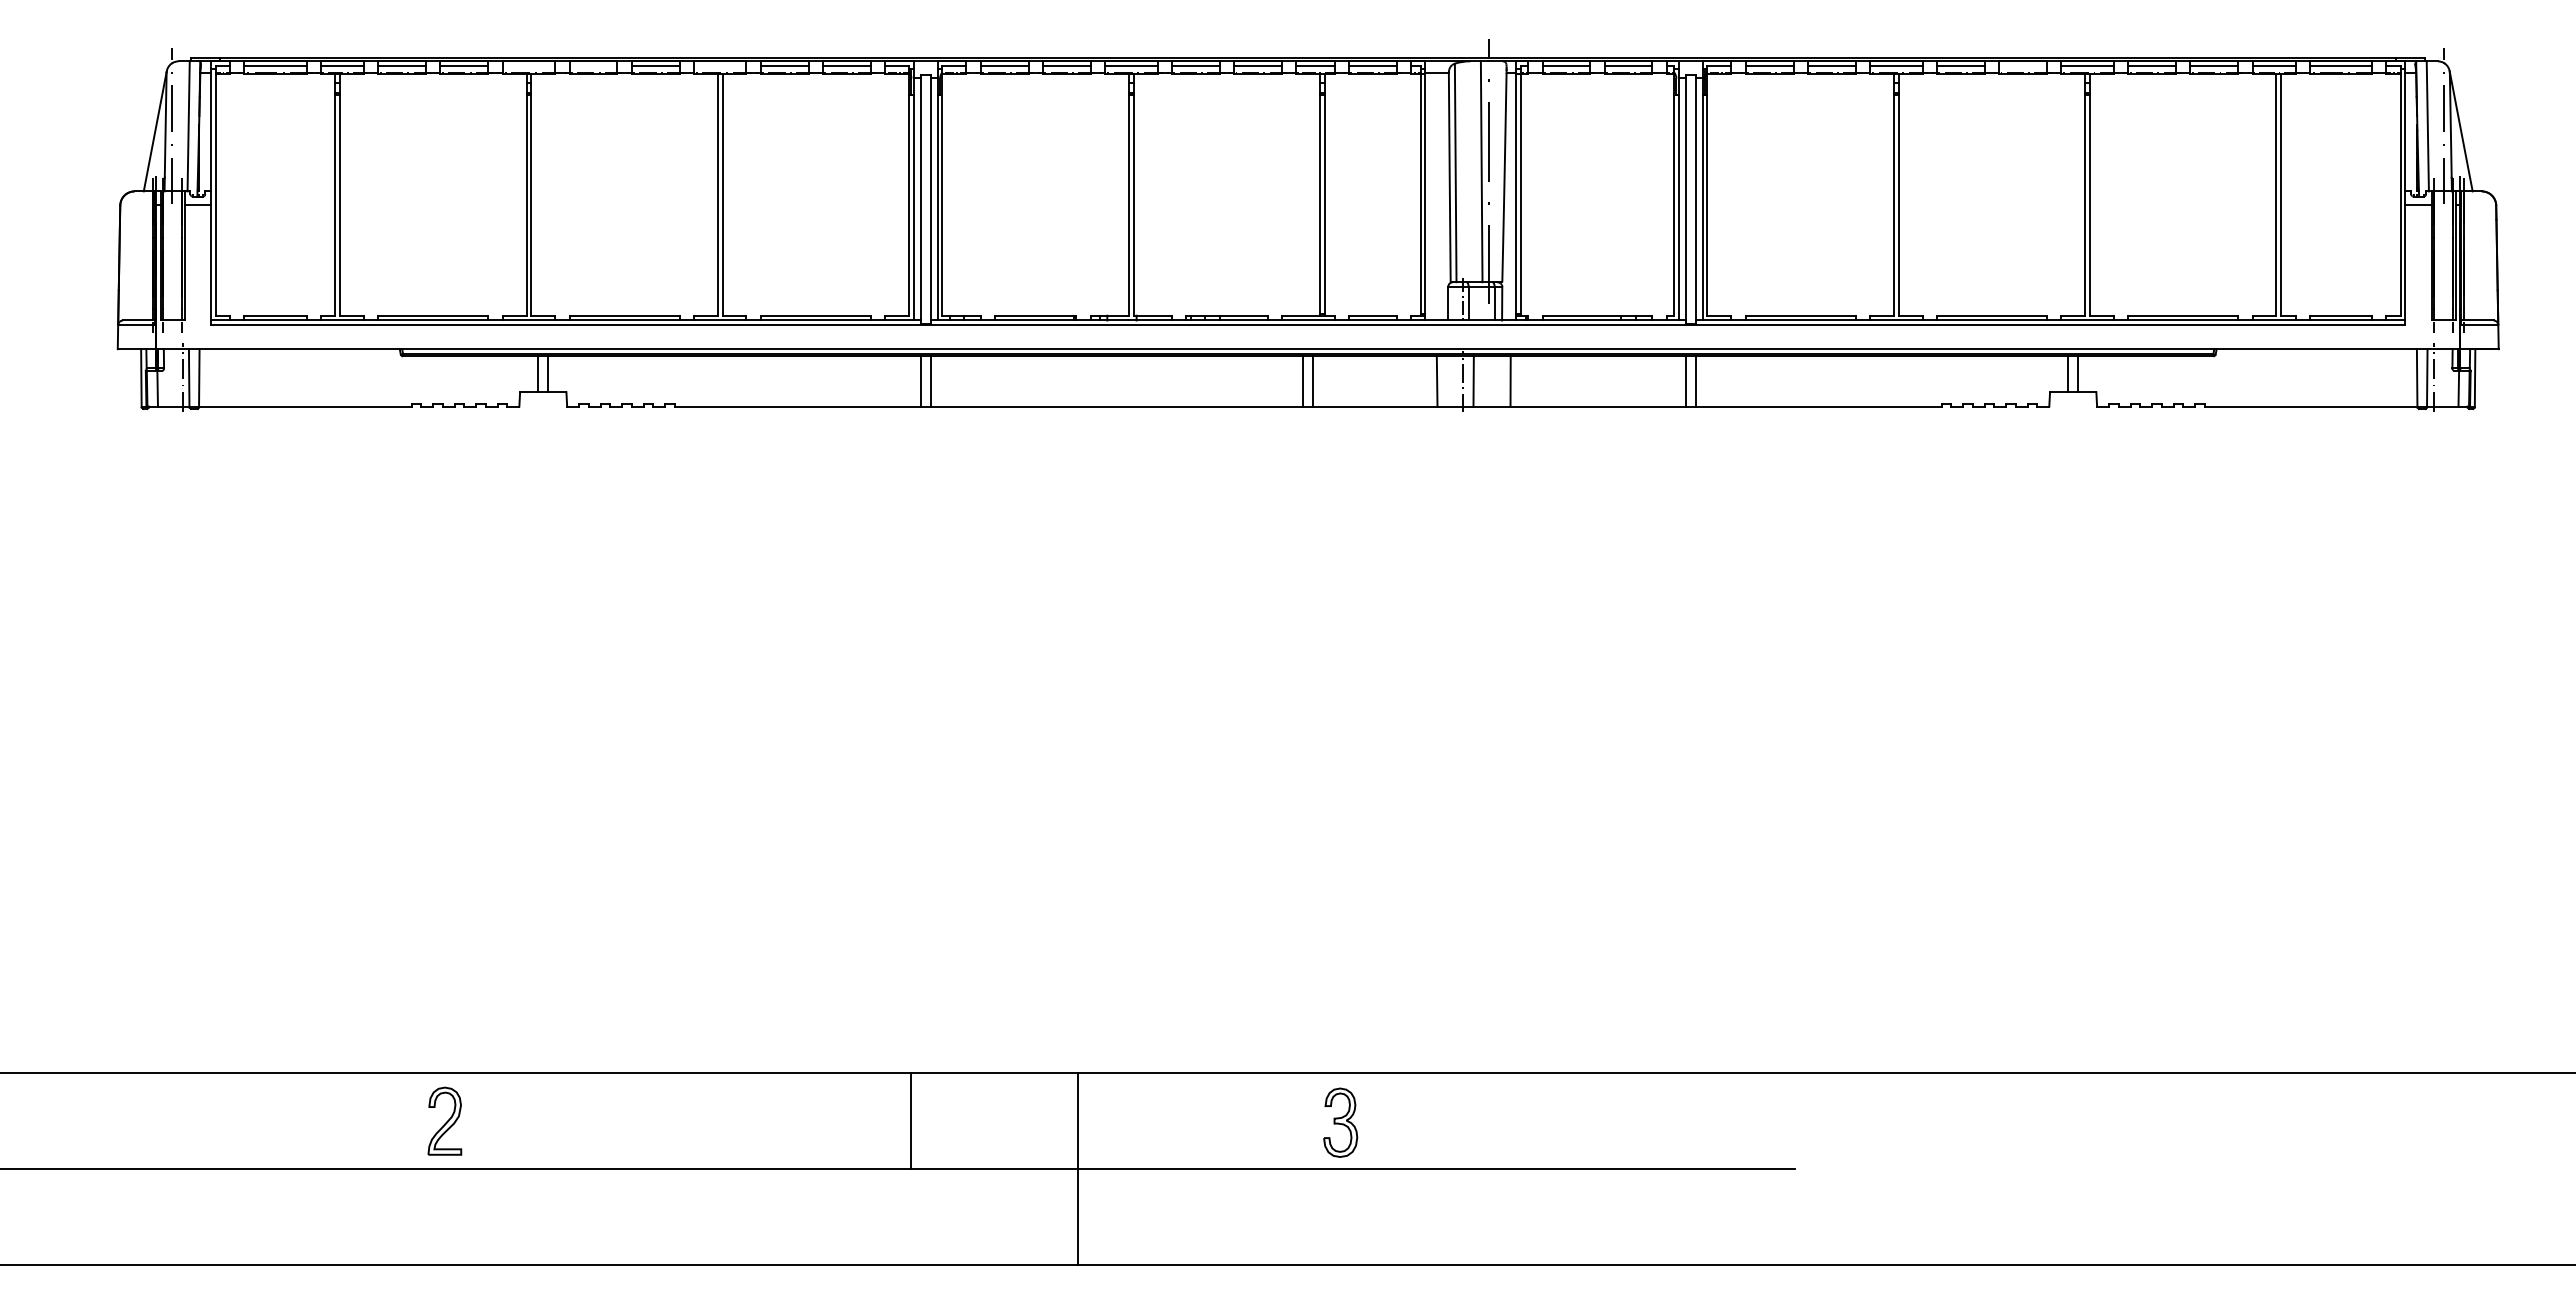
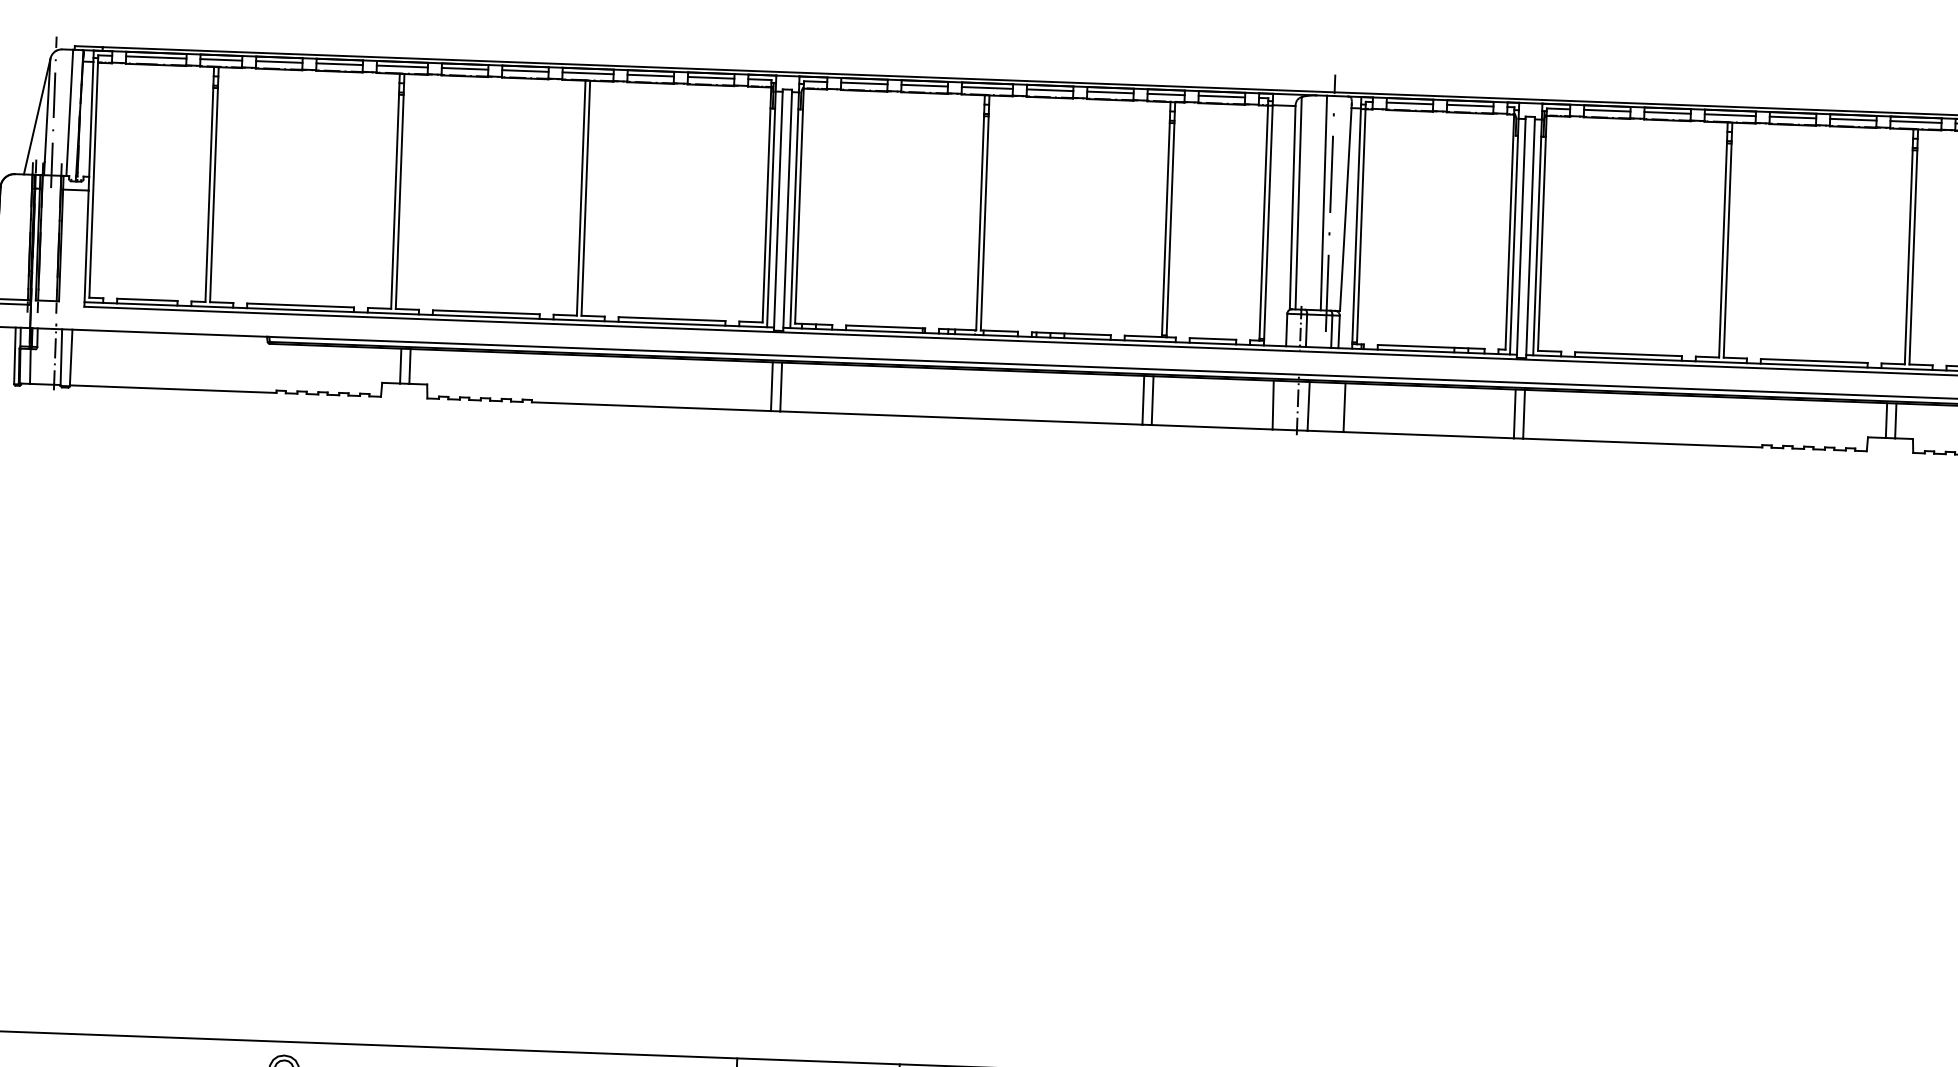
line: (528, 66) -> (401, 66), added
line: (593, 66) -> (465, 69), added
line: (719, 66) -> (587, 73), added
line: (2022, 66) -> (1852, 120), added

